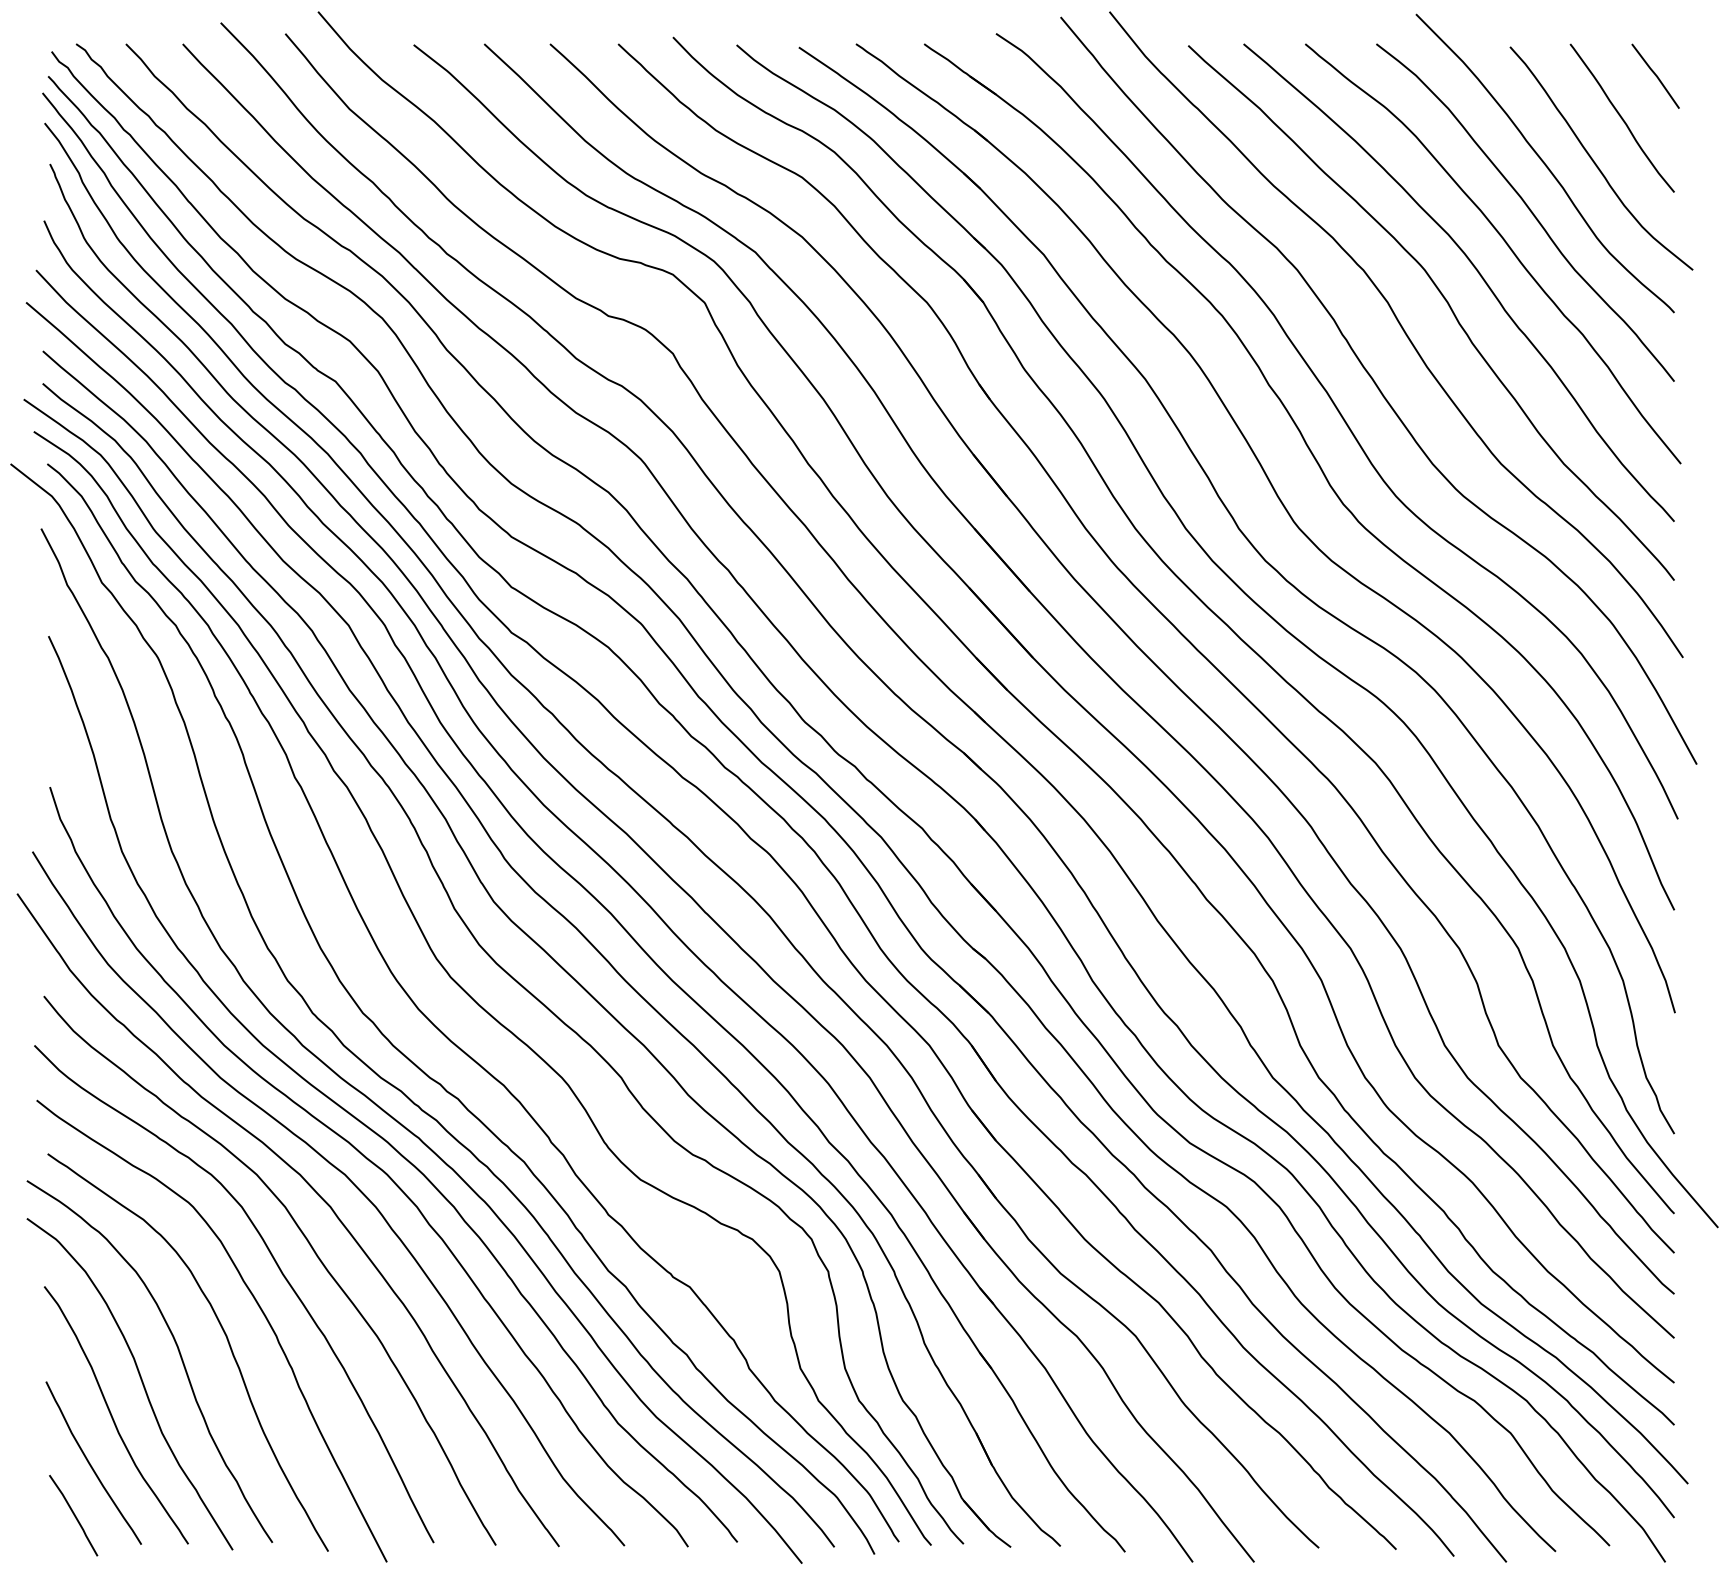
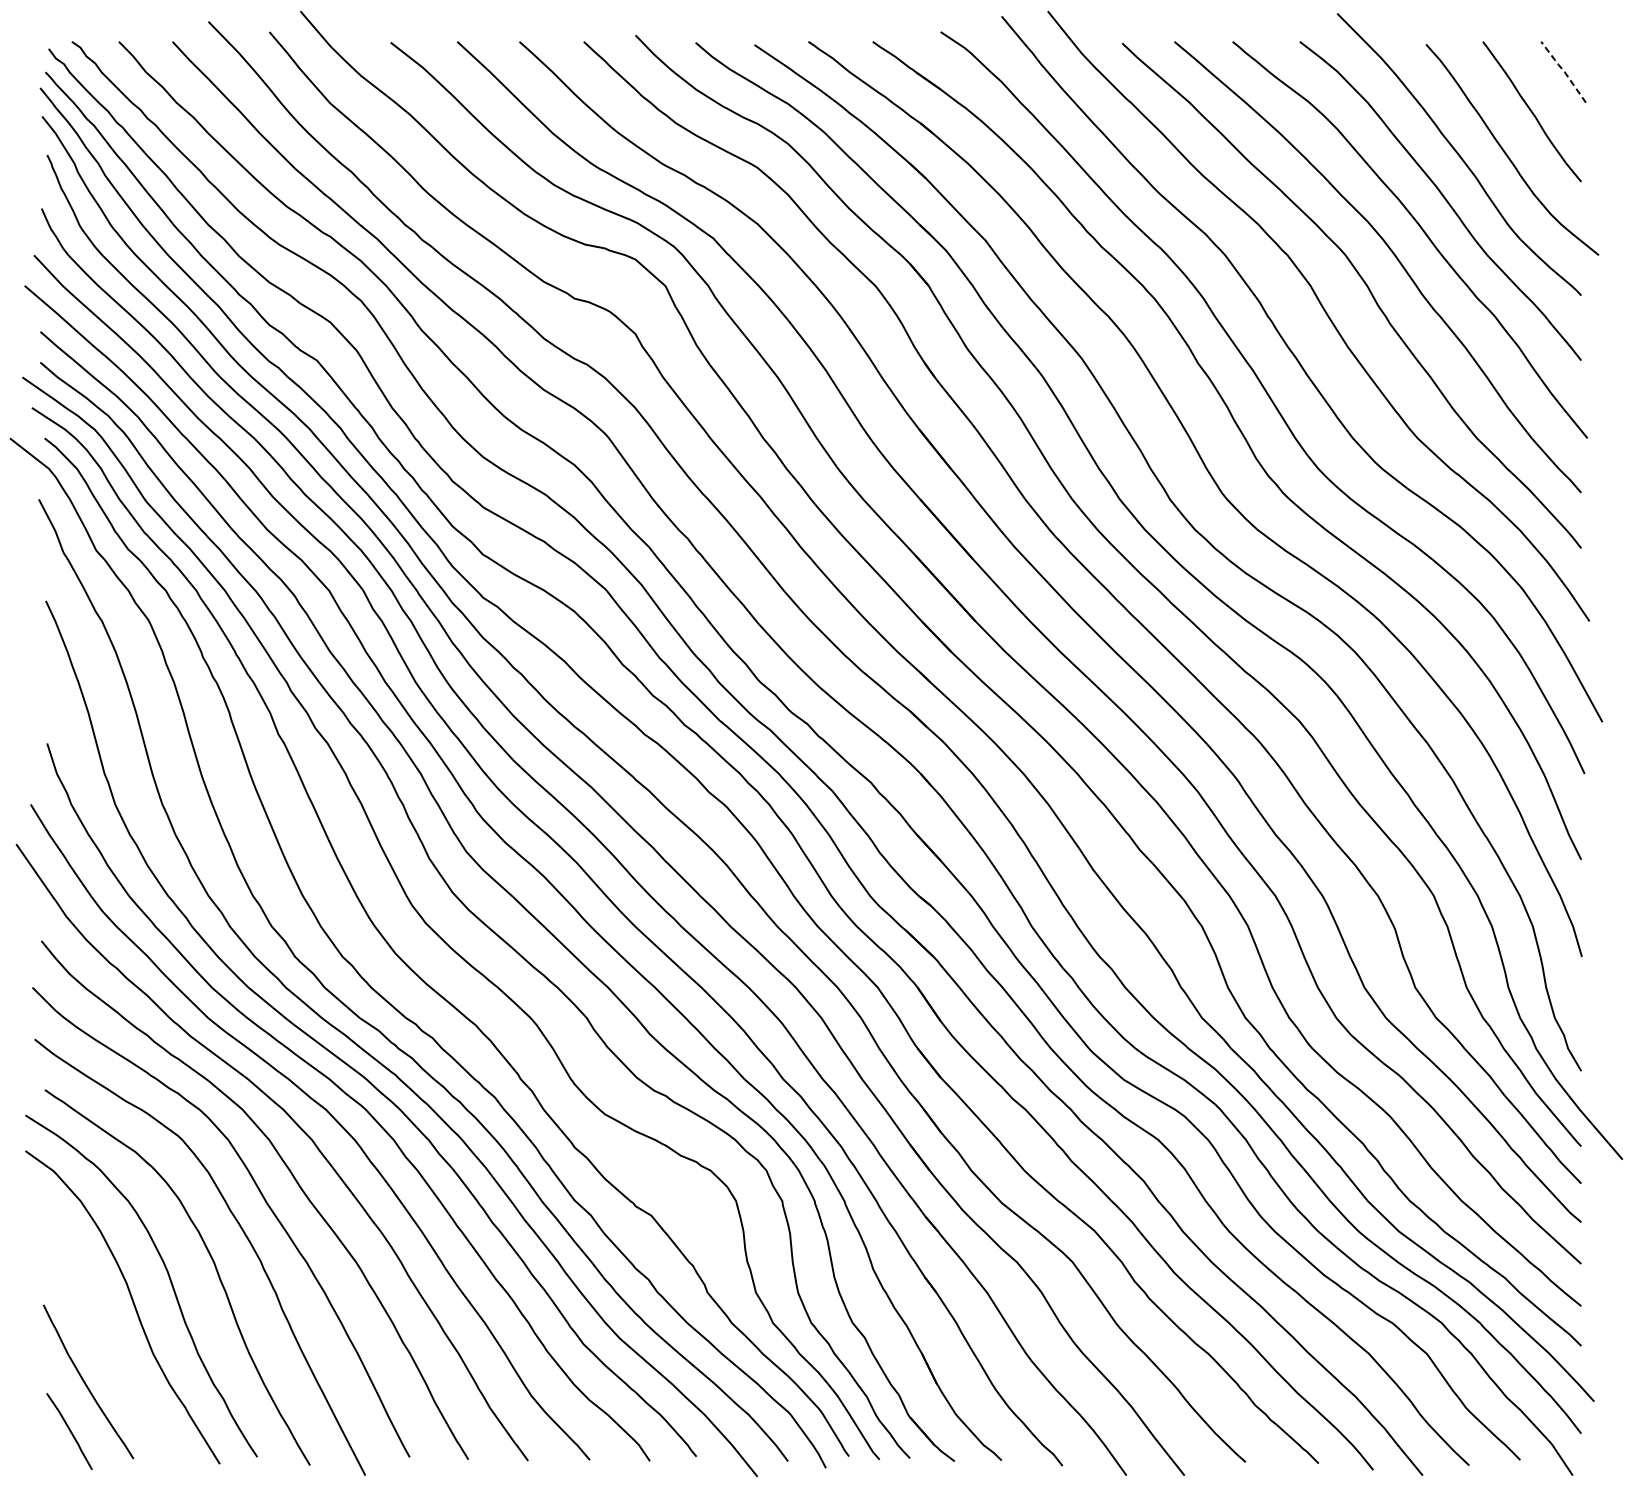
line: (1656, 75) -> (1564, 71), solid -> dashed
curve: (113, 1417) -> (107, 1338), removed

